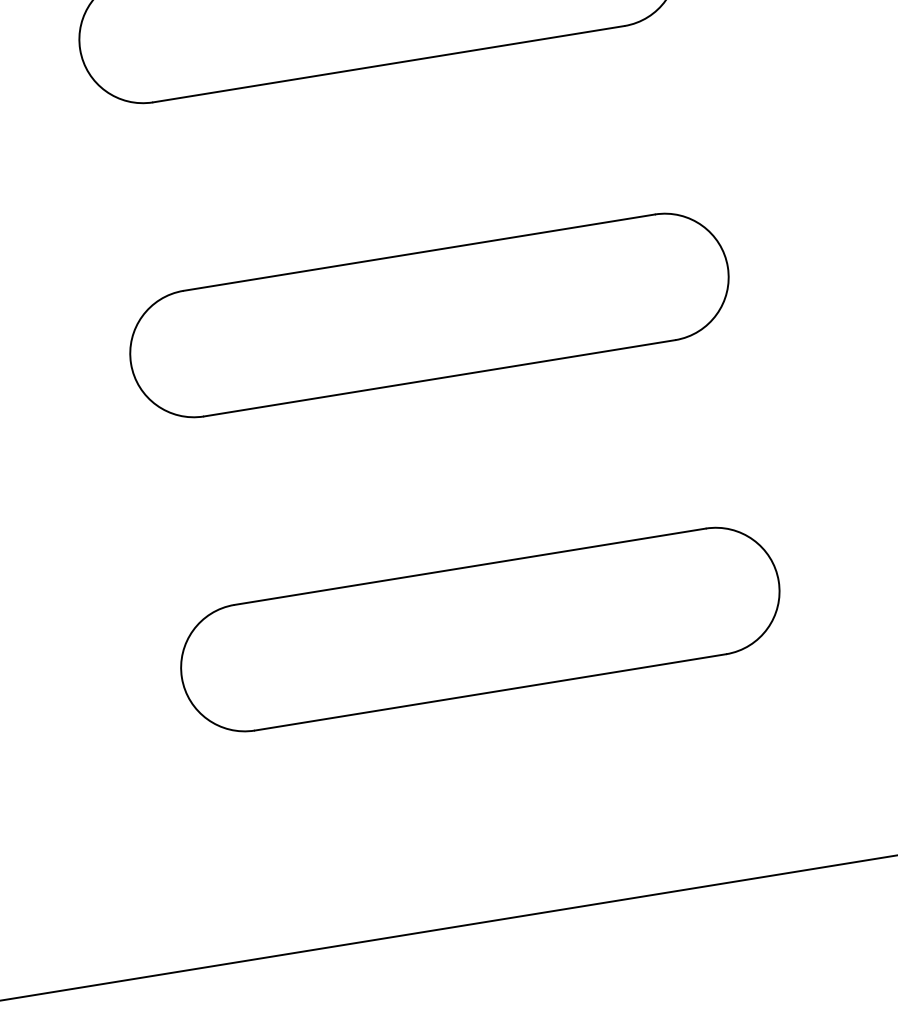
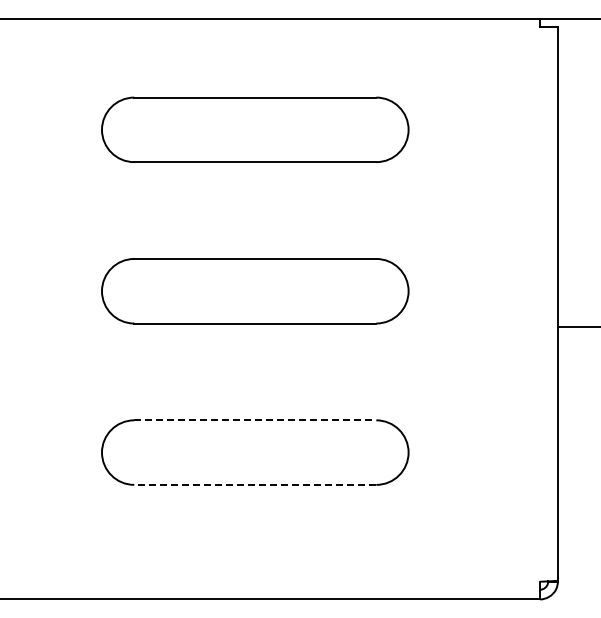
line: (470, 567) -> (255, 420), solid -> dashed
line: (488, 691) -> (254, 484), solid -> dashed

